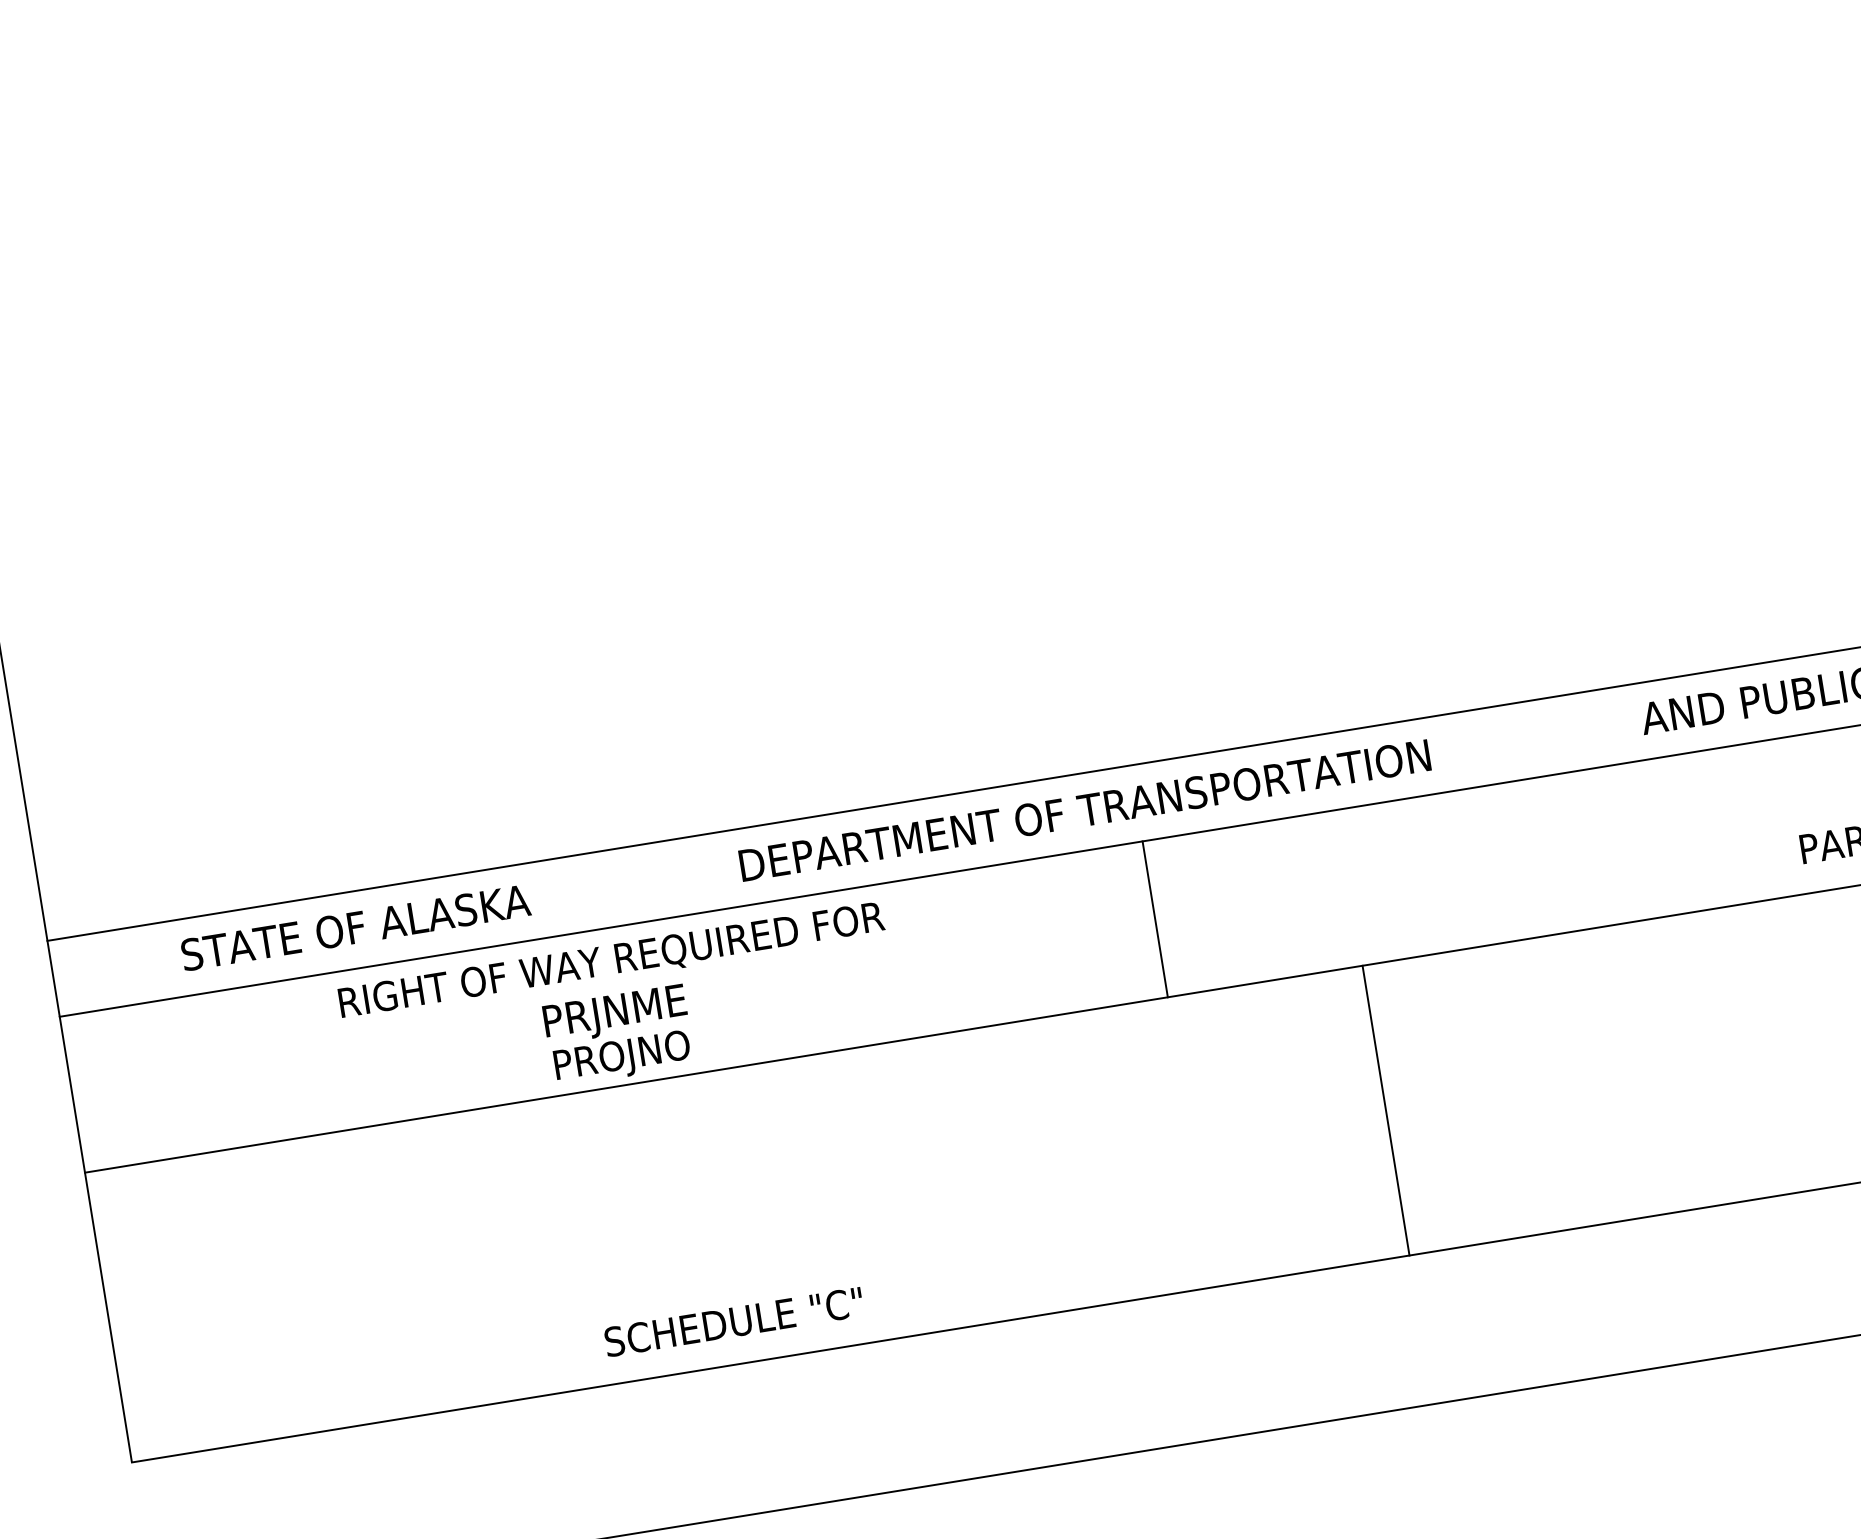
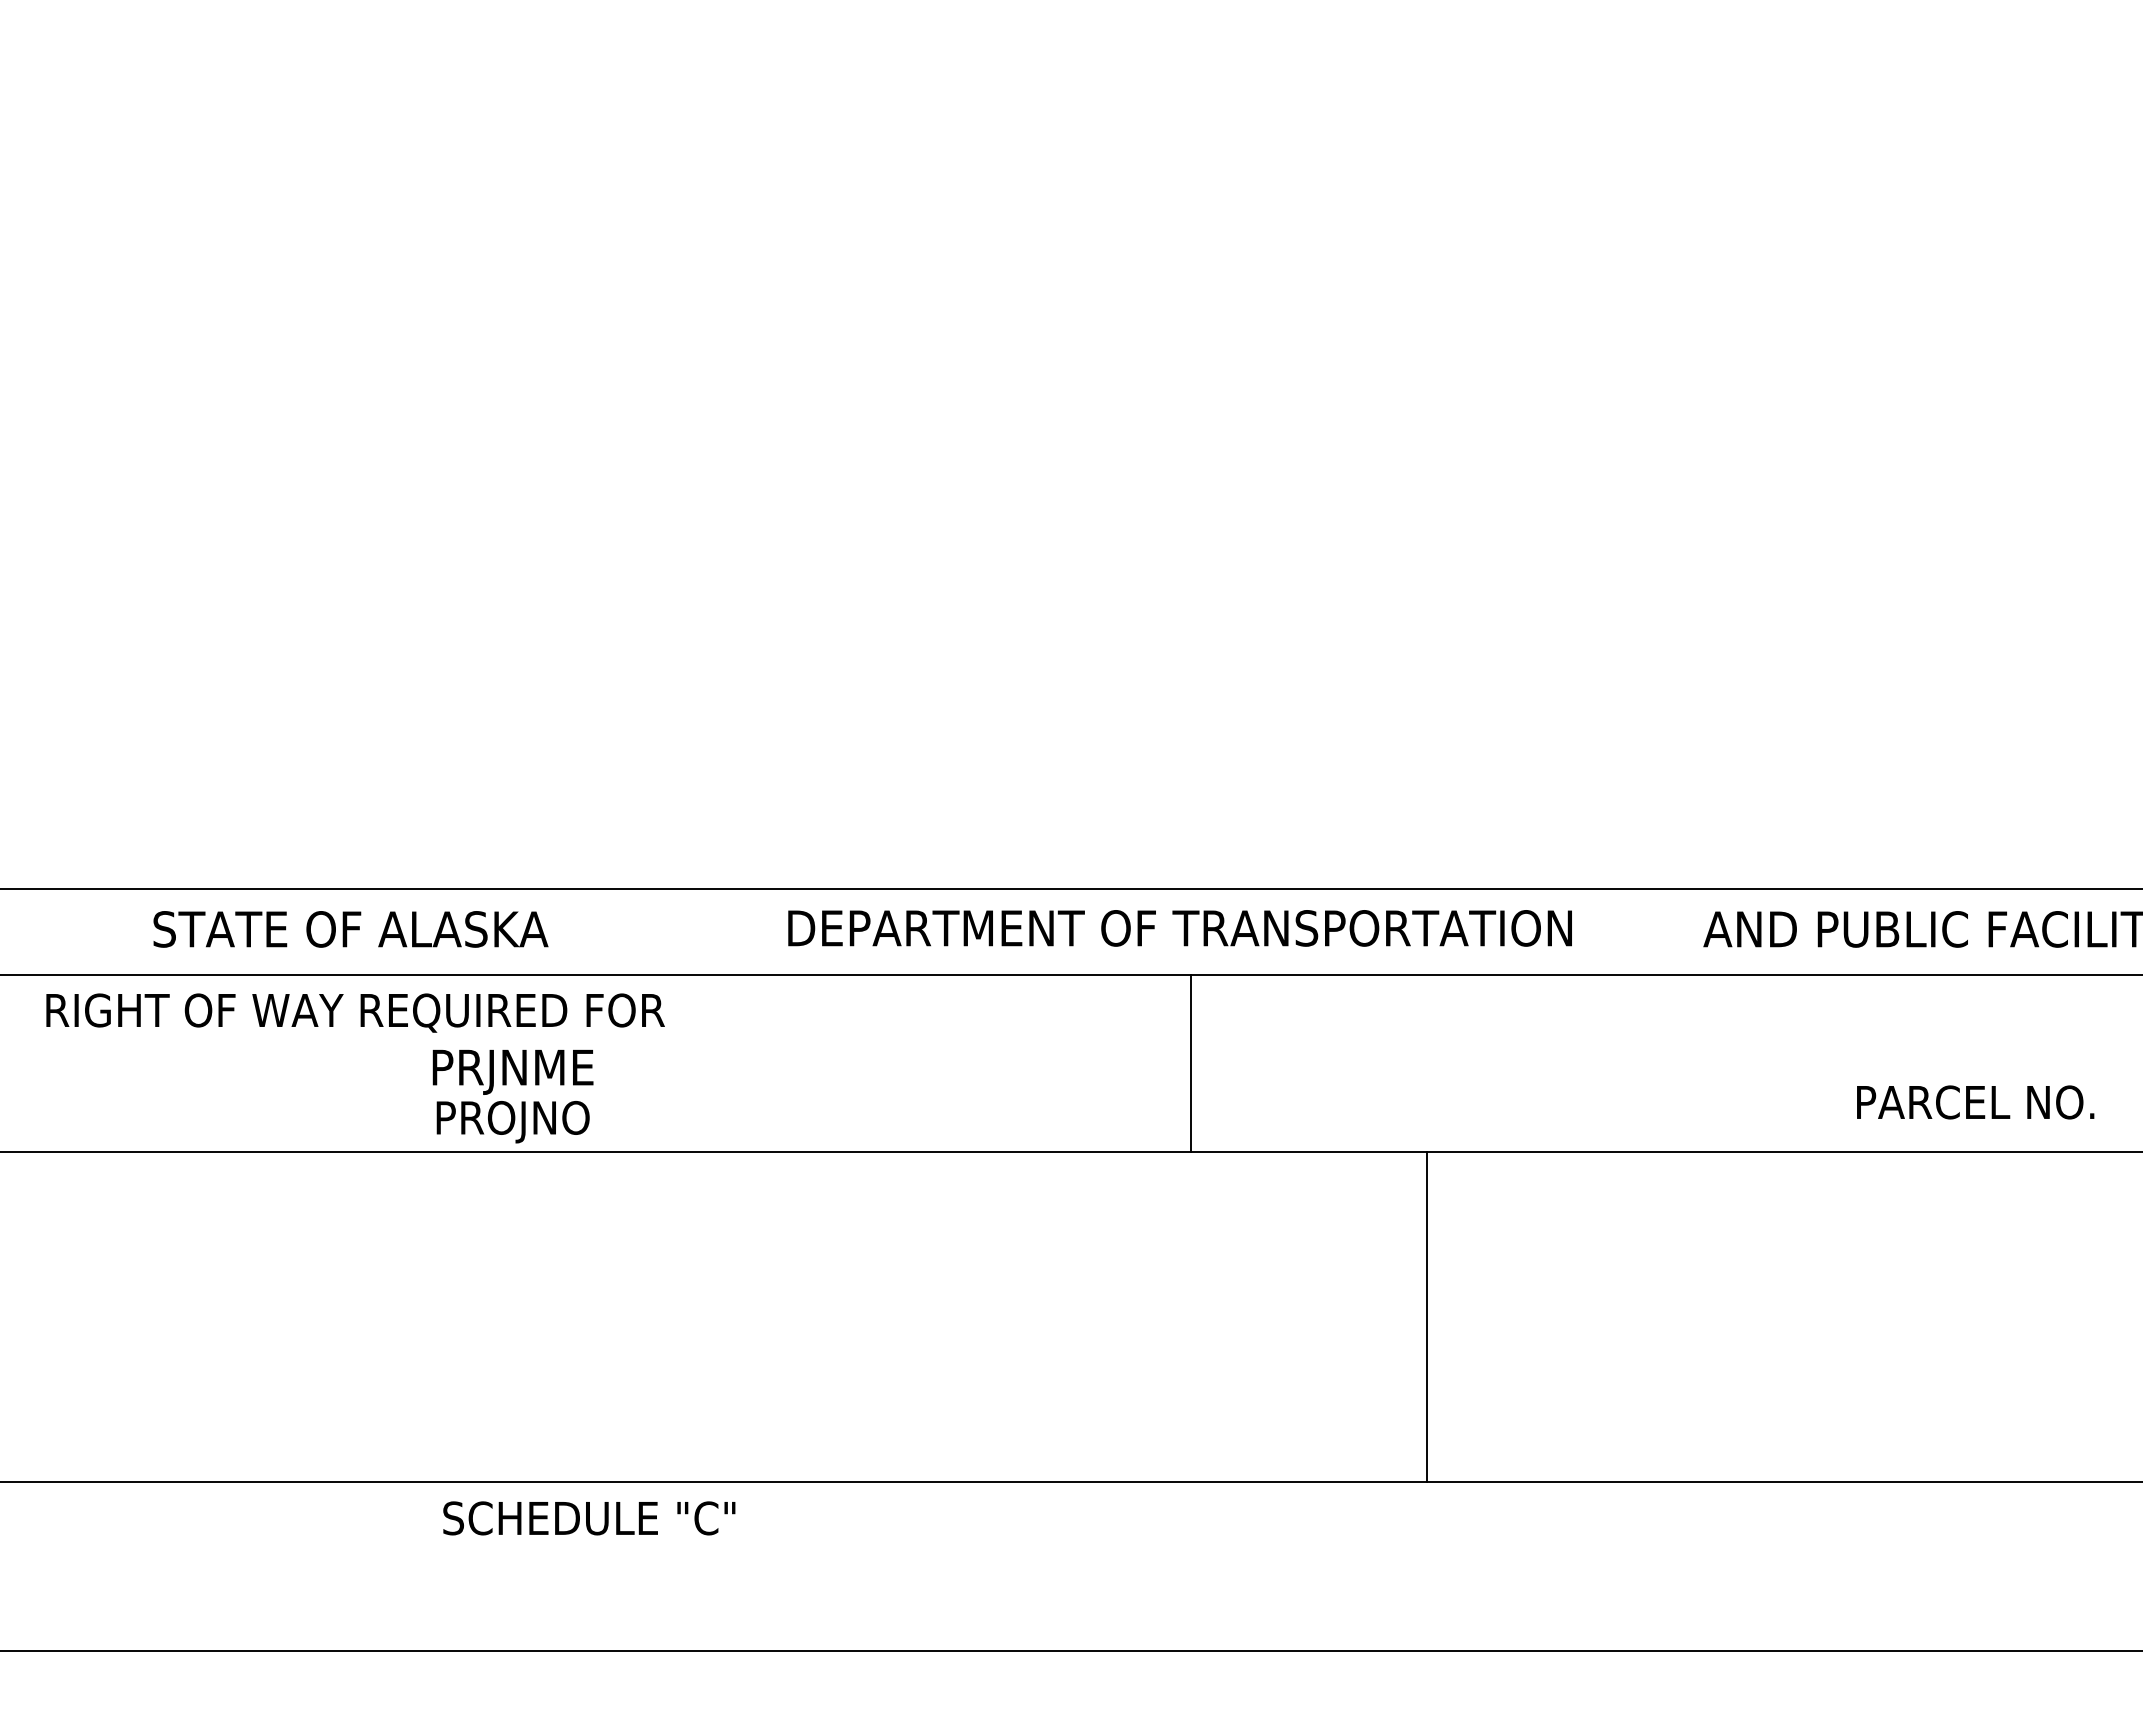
text: (1084, 810) -> (1179, 928), moved
line: (1155, 919) -> (1190, 1063), moved
text: (355, 927) -> (350, 929), moved
text: (611, 961) -> (355, 1012), moved
line: (1386, 1110) -> (1427, 1316), moved
text: (734, 1322) -> (589, 1518), moved

